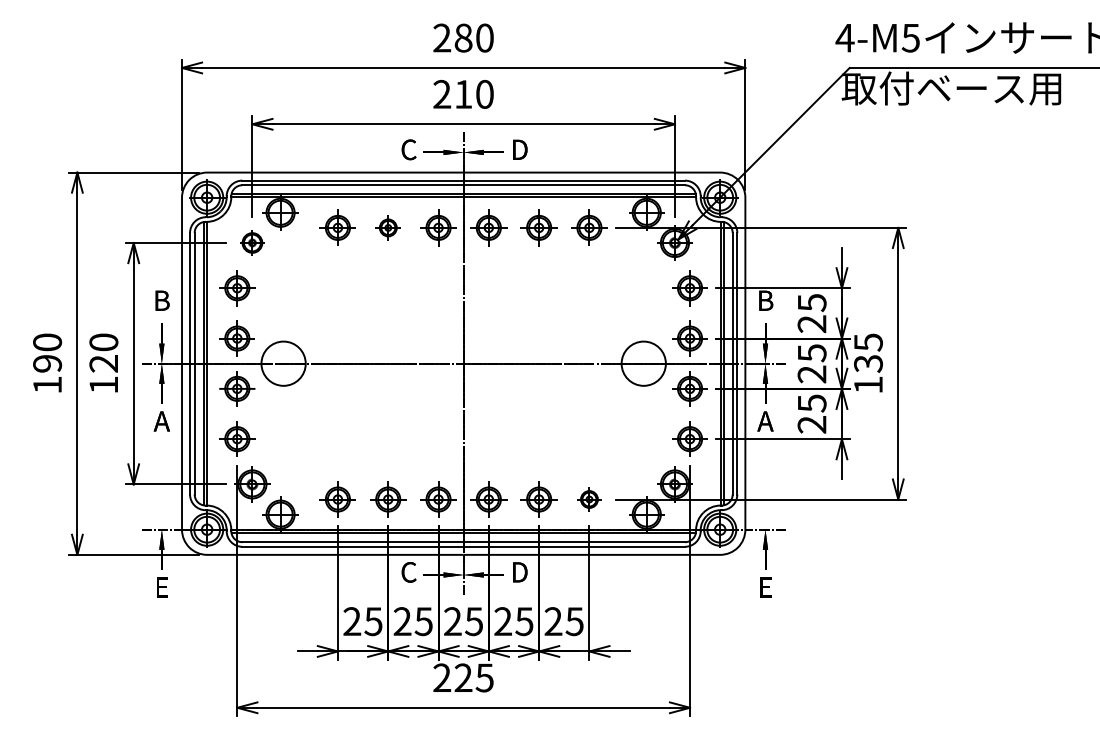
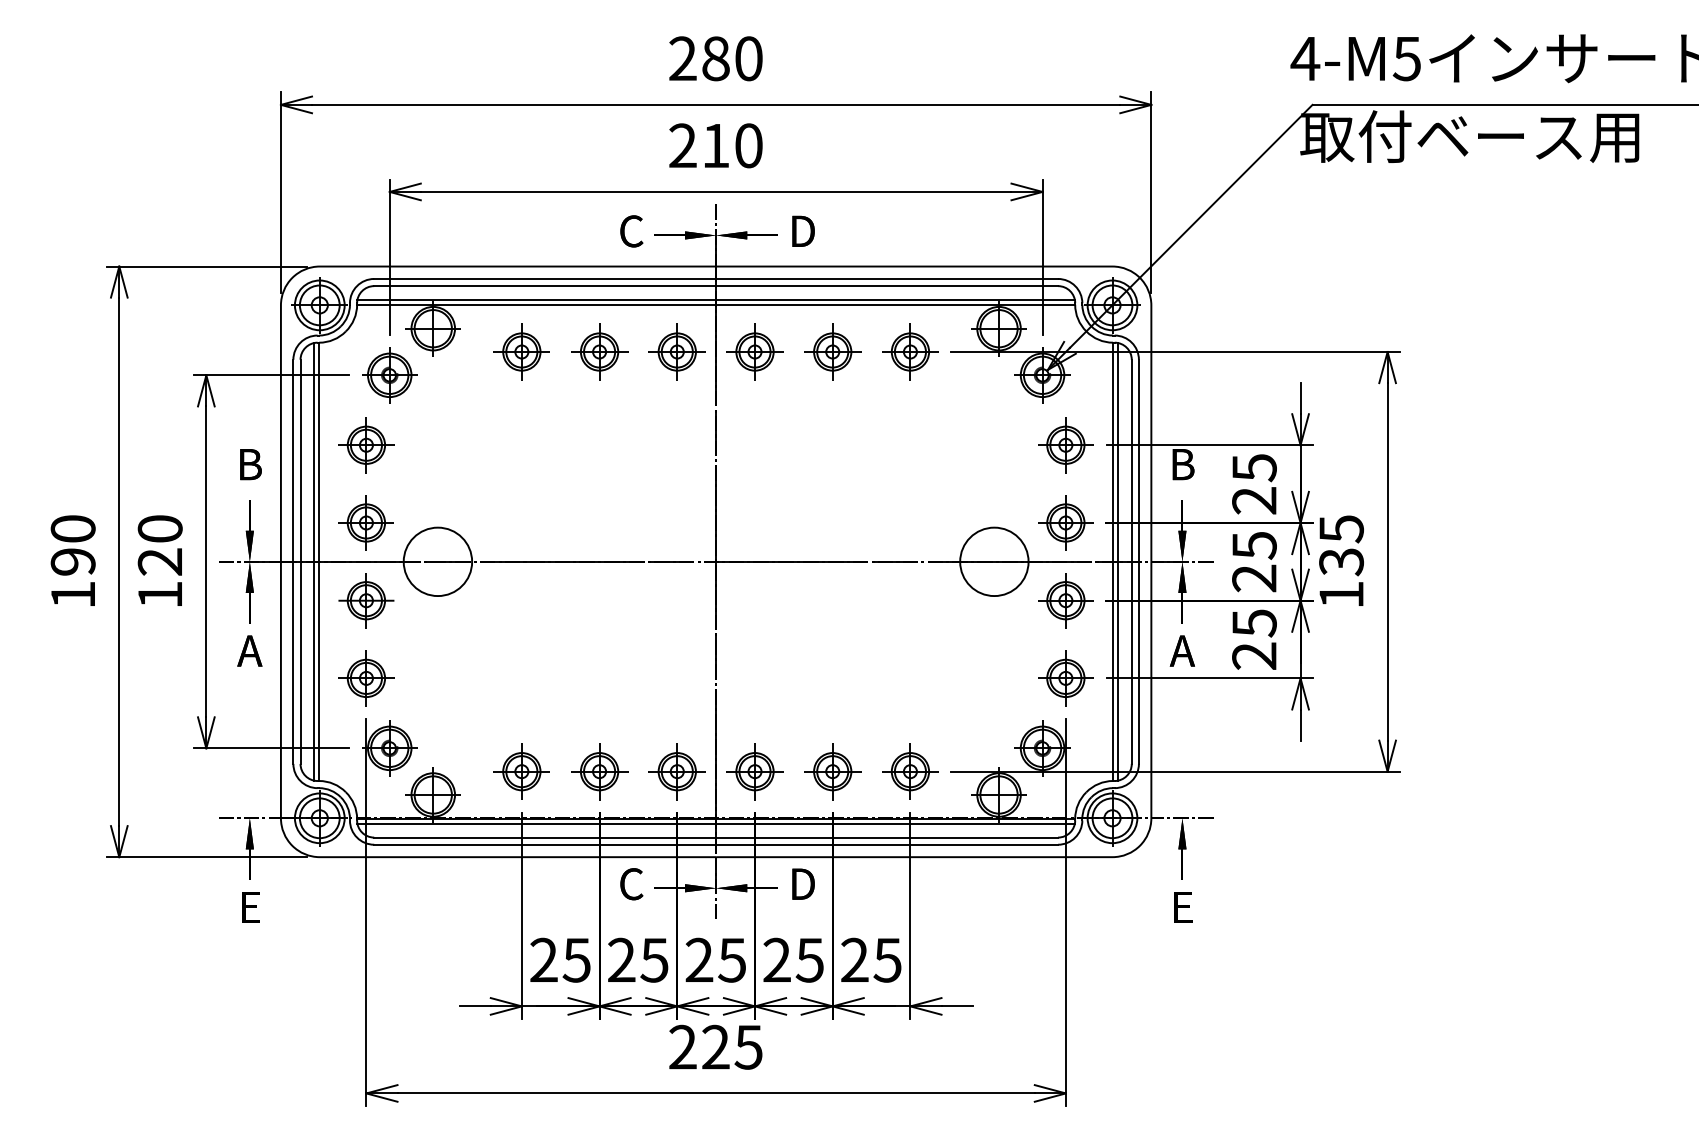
part: (388, 227) -> (599, 351), size x1.43
part: (252, 242) -> (389, 374), size x1.43
part: (589, 499) -> (910, 771), size x1.43

